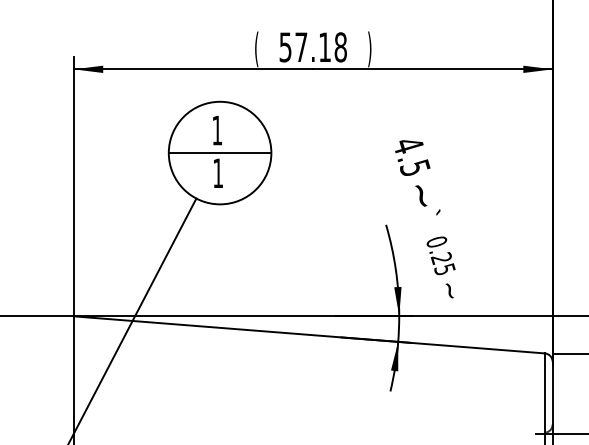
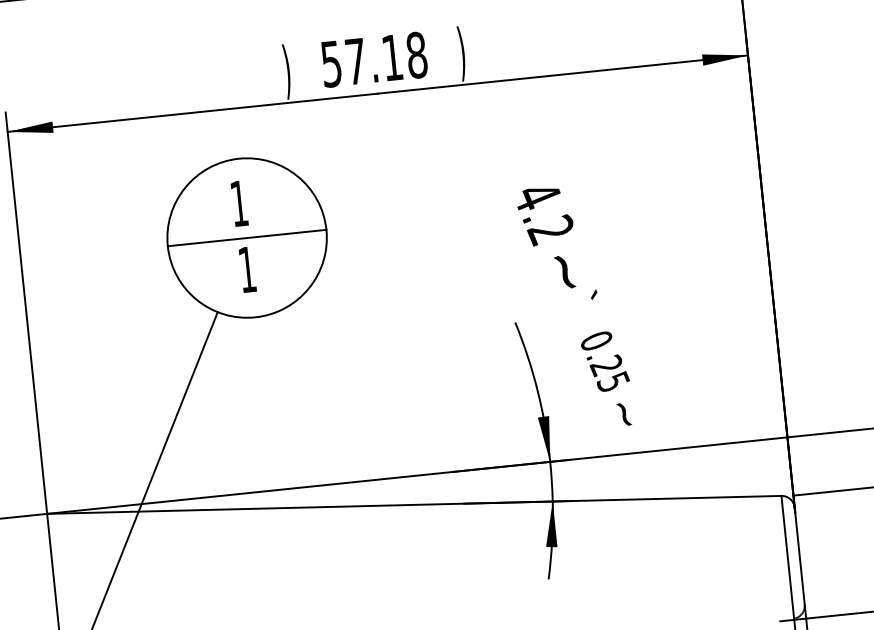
text: (256, 49) -> (286, 72), ( -> )
text: (414, 168) -> (550, 230), 4.5 -> 4.2

